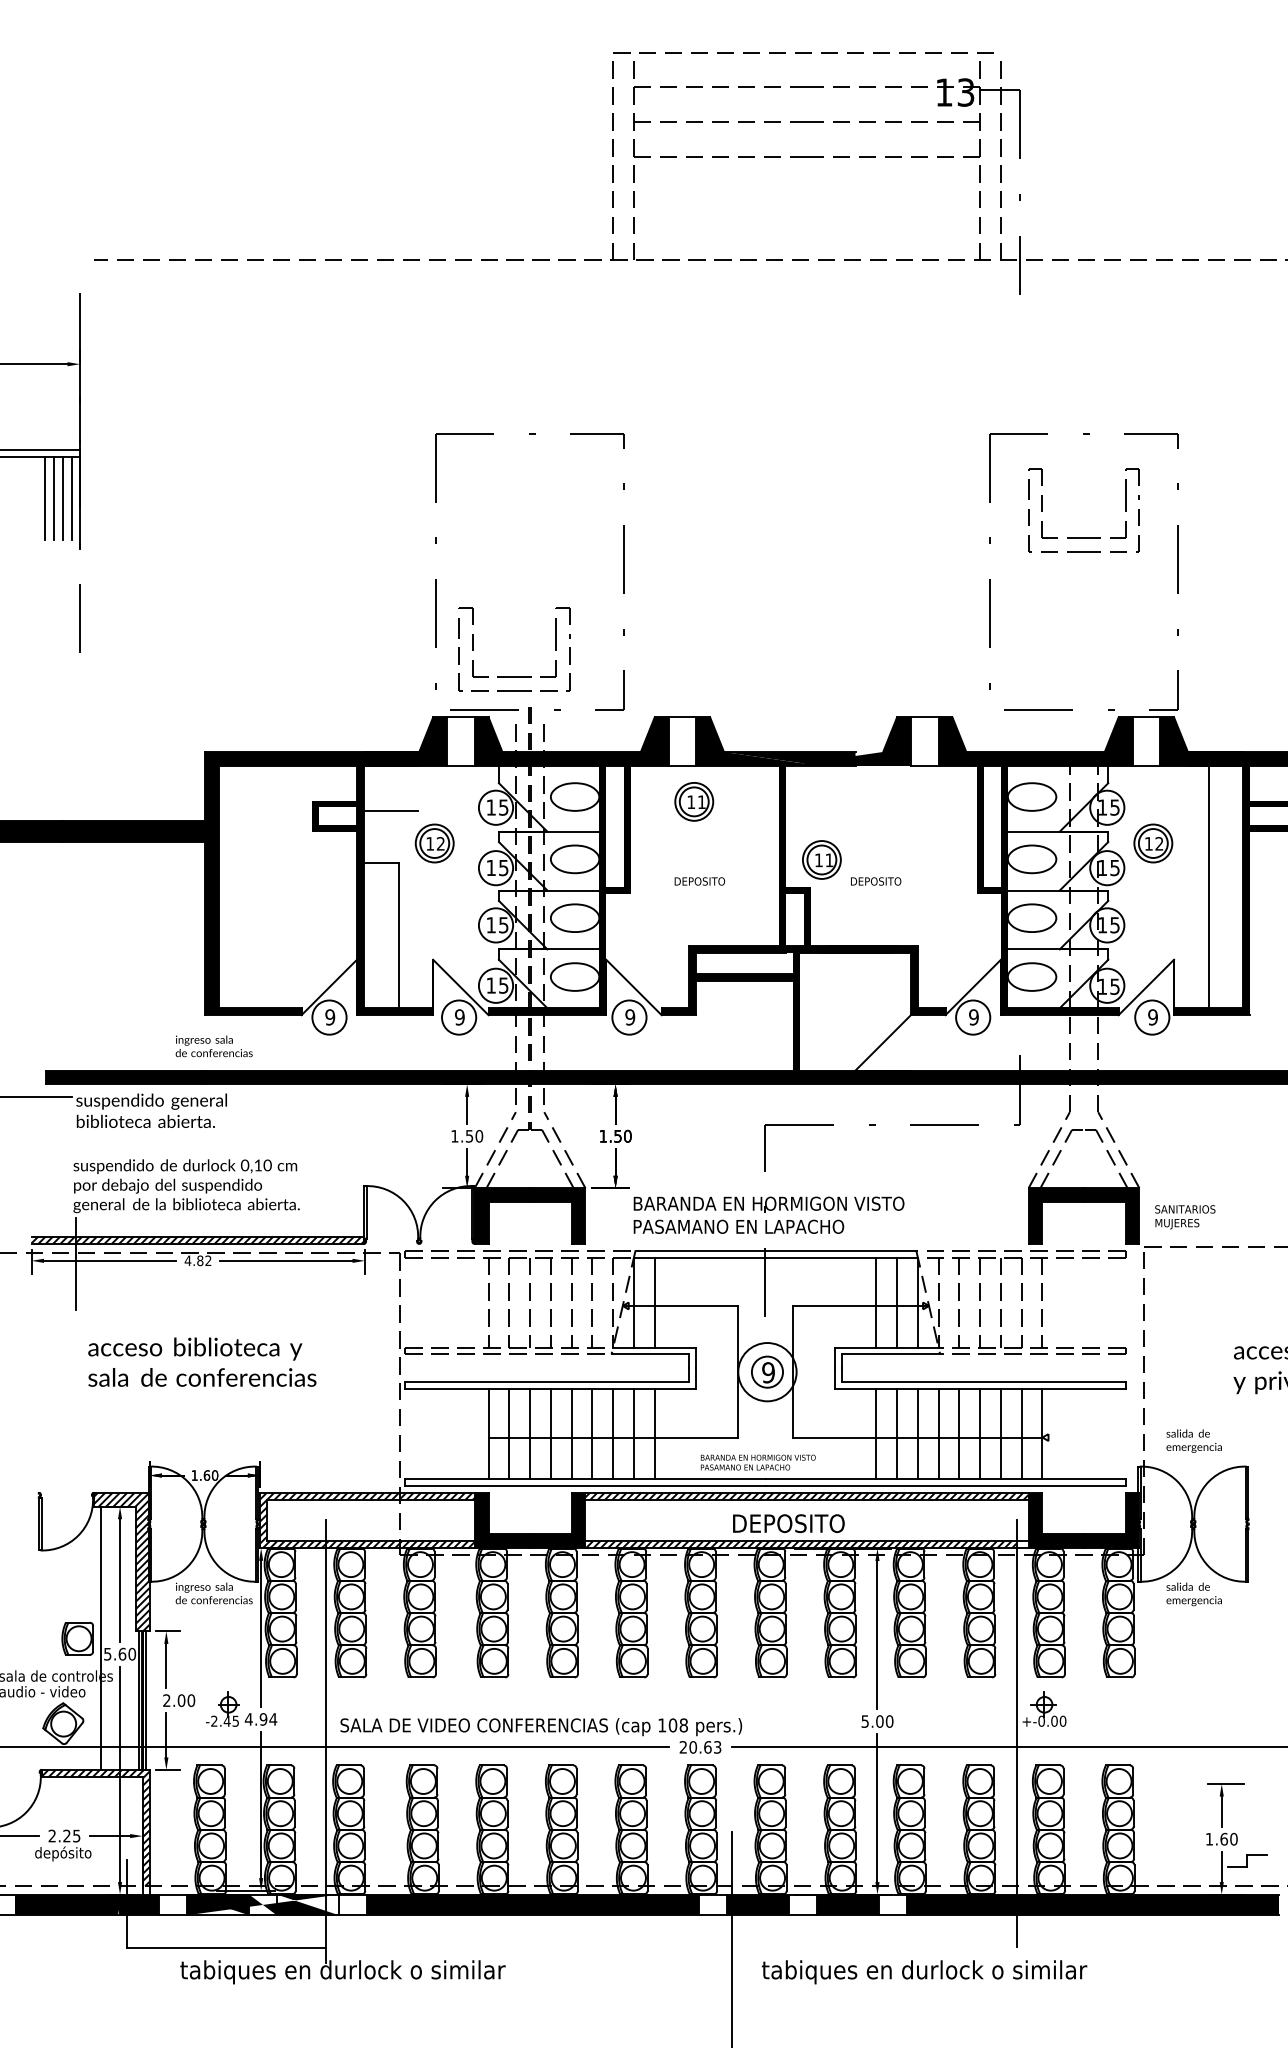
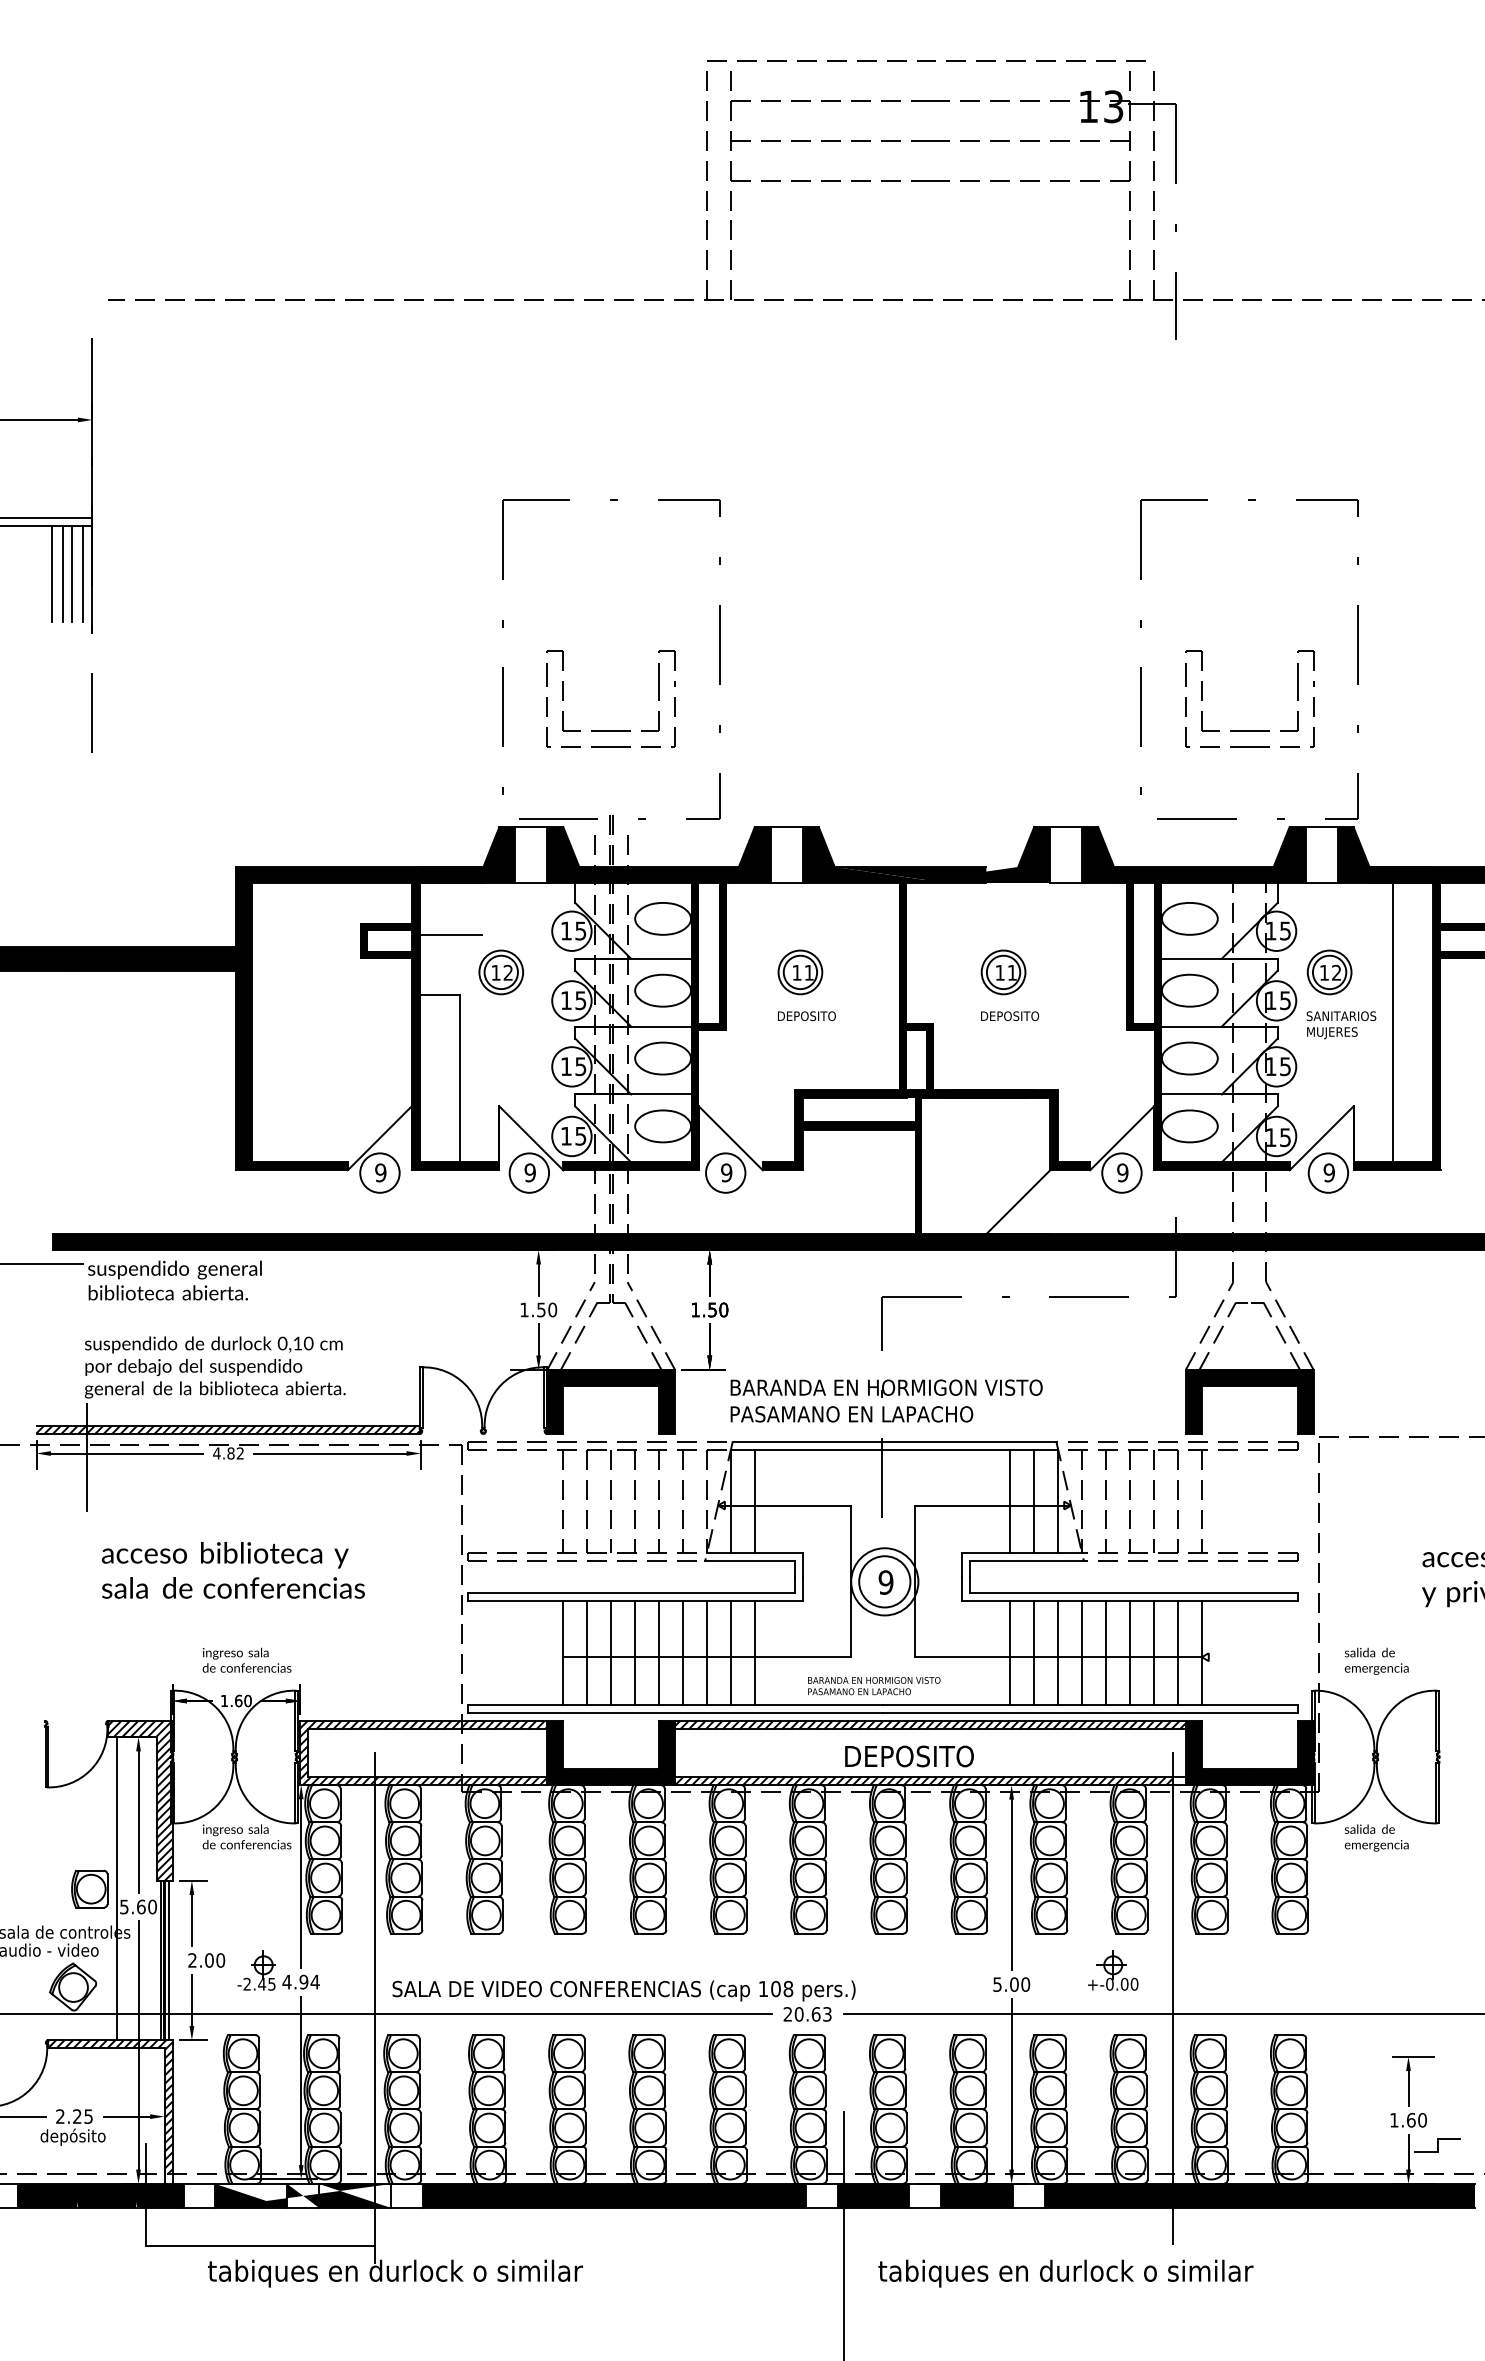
part: (1083, 537) -> (1249, 730), moved
part: (513, 676) -> (610, 730), moved
part: (694, 801) -> (800, 972), moved
part: (821, 860) -> (1003, 972), moved
text: (213, 1045) -> (246, 1659), moved
text: (1185, 1217) -> (1341, 1025), moved
circle: (767, 1371) -> (884, 1581), size x1.43
part: (1044, 1709) -> (1113, 1970), moved

